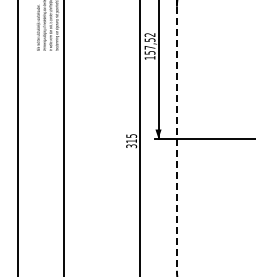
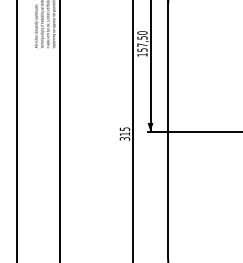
text: (149, 34) -> (141, 32), 157,52 -> 157,50
line: (176, 139) -> (167, 132), dashed -> solid

